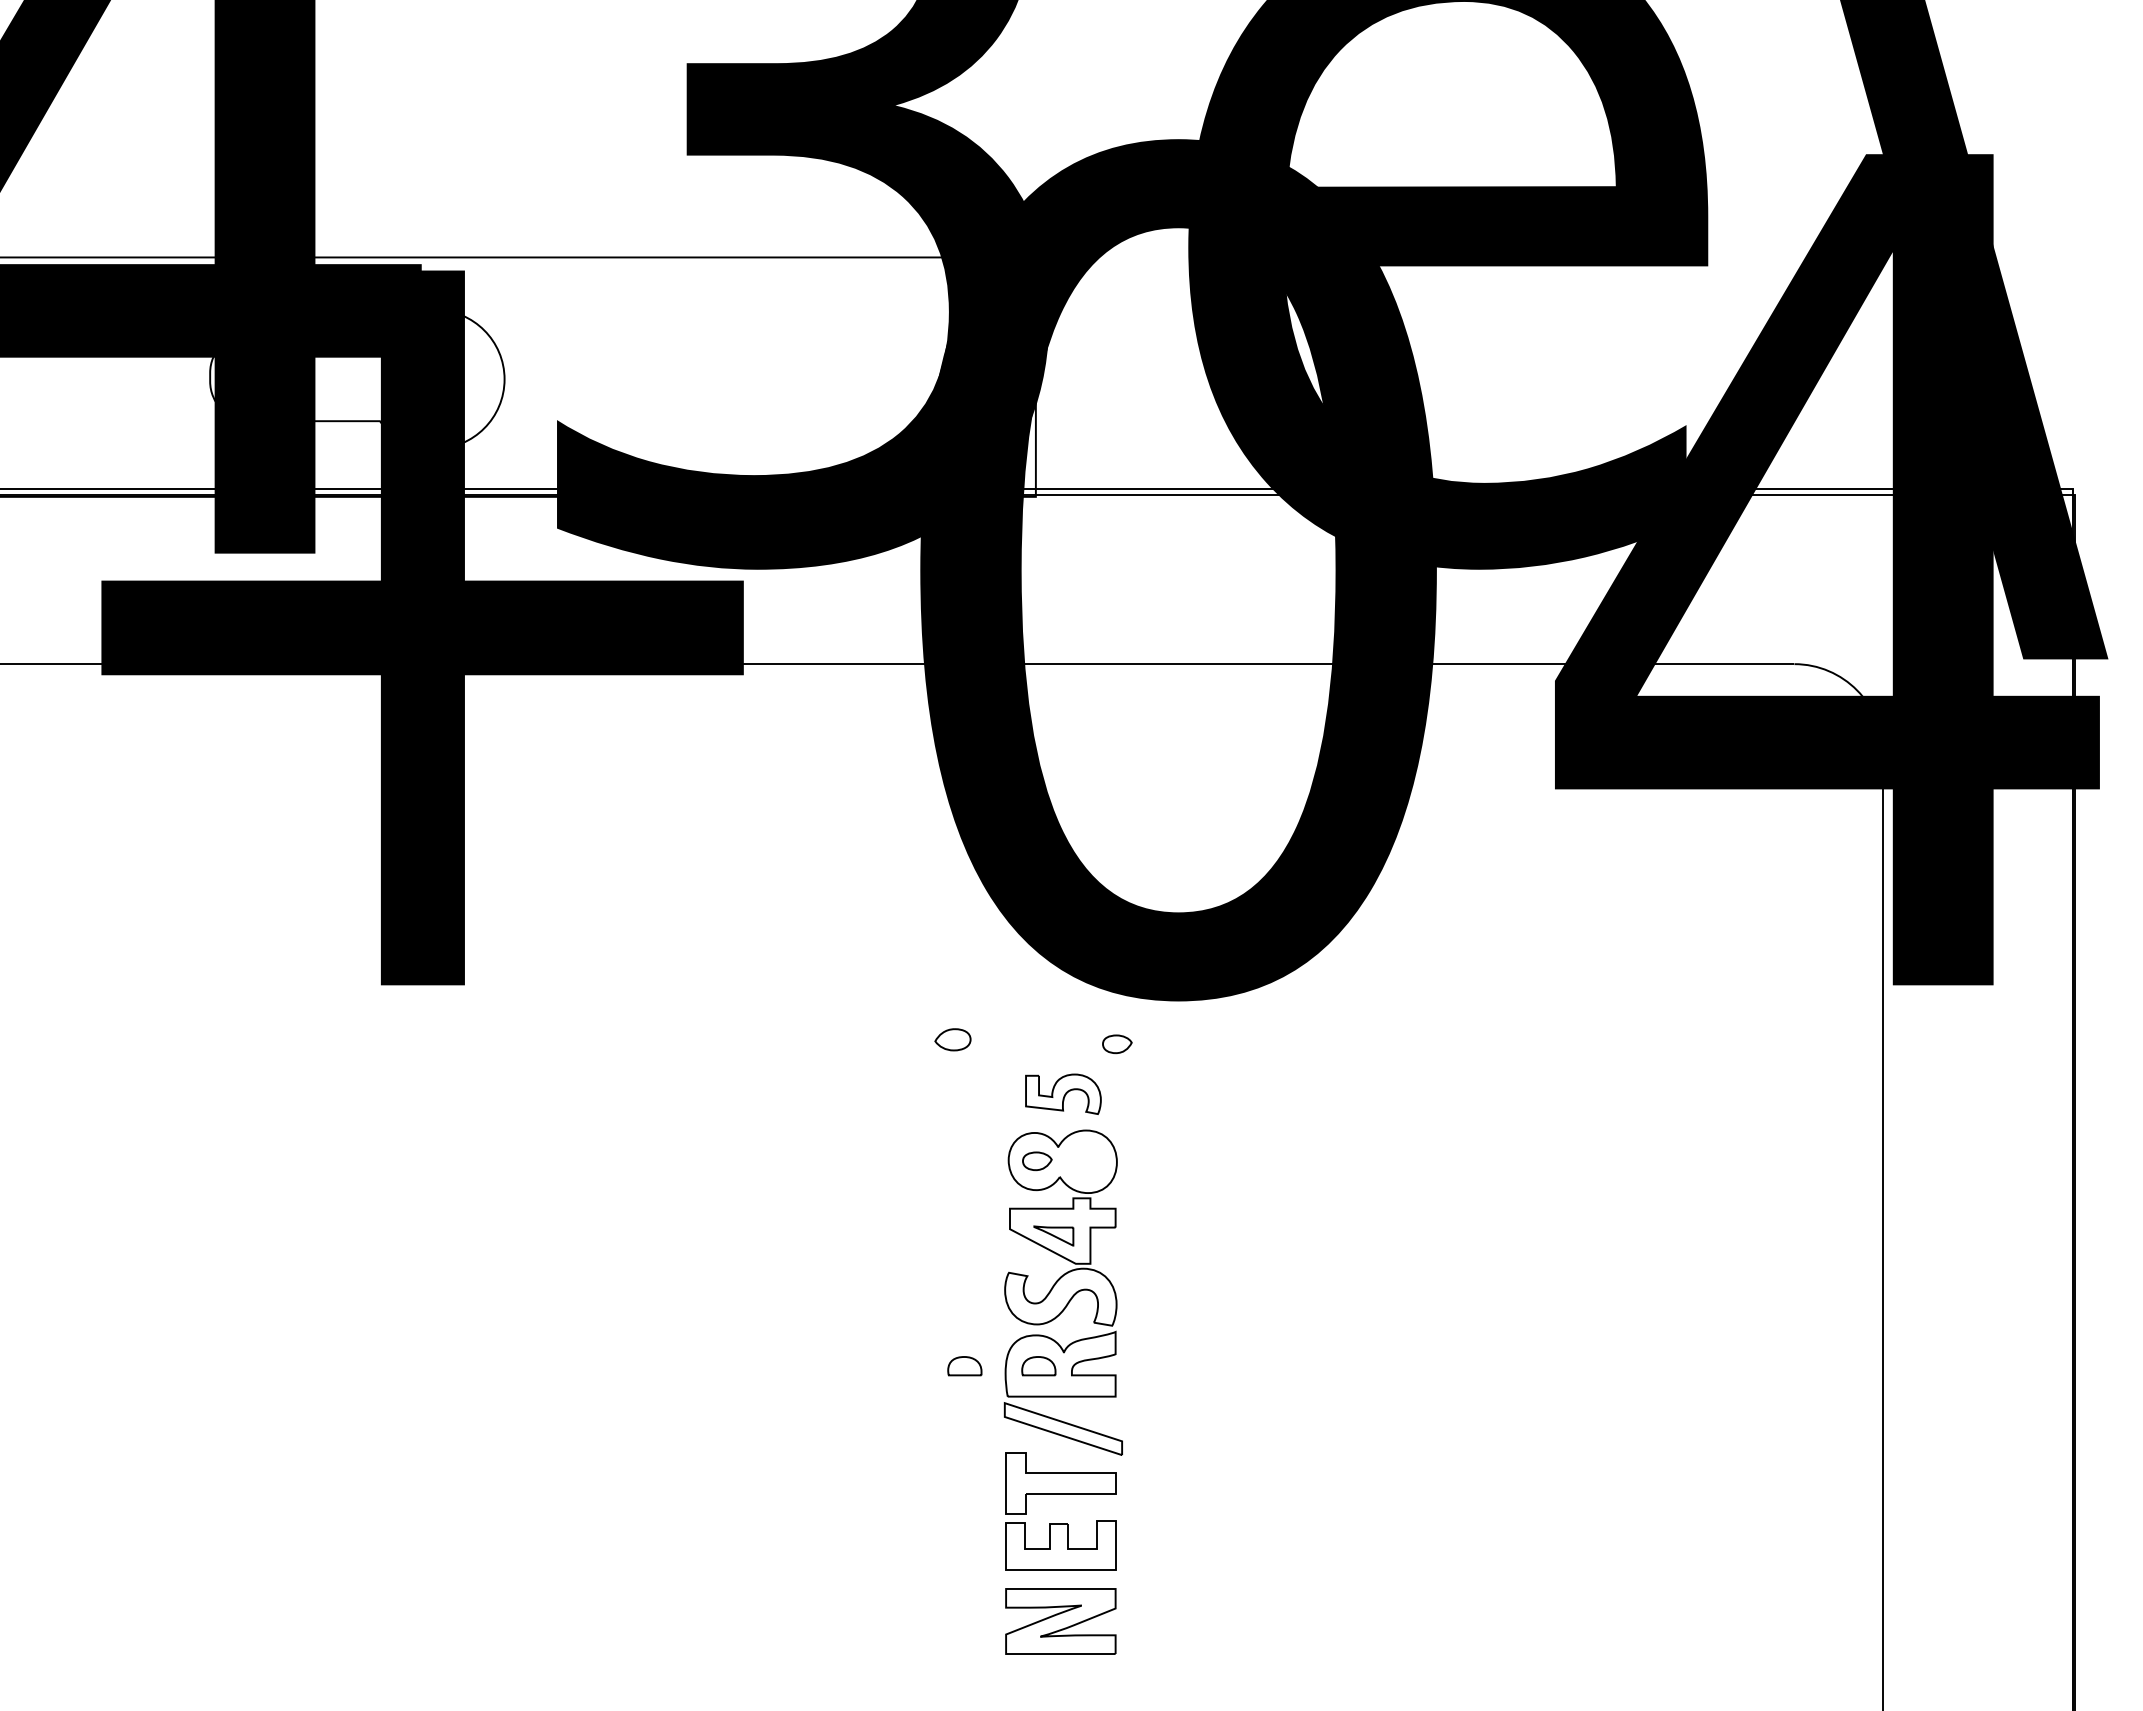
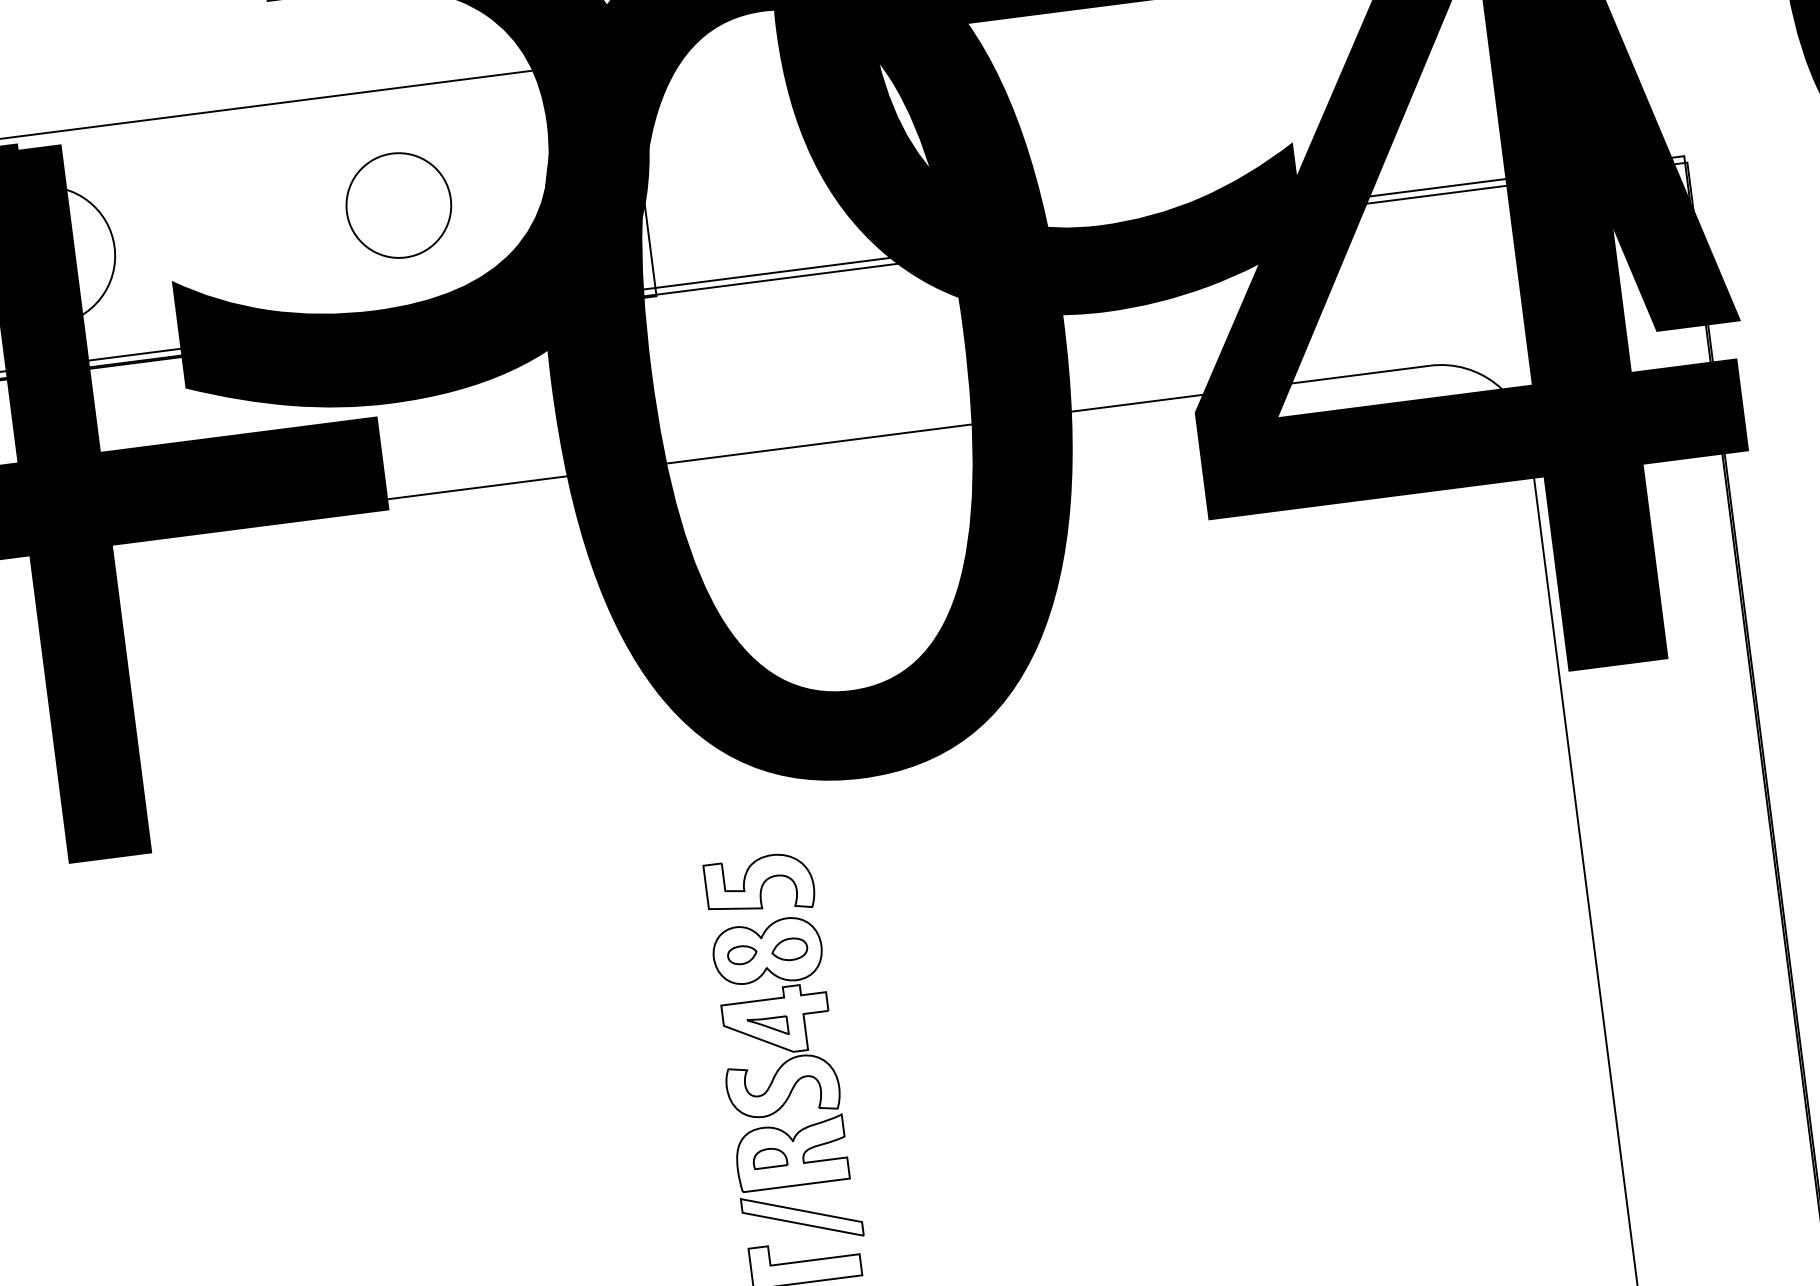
part: (791, 374) -> (398, 205), added
part: (952, 1039) -> (789, 949), moved
part: (1117, 1044) -> (807, 829), removed
part: (1063, 1094) -> (759, 885), size x1.43
part: (964, 1366) -> (696, 1167), removed

